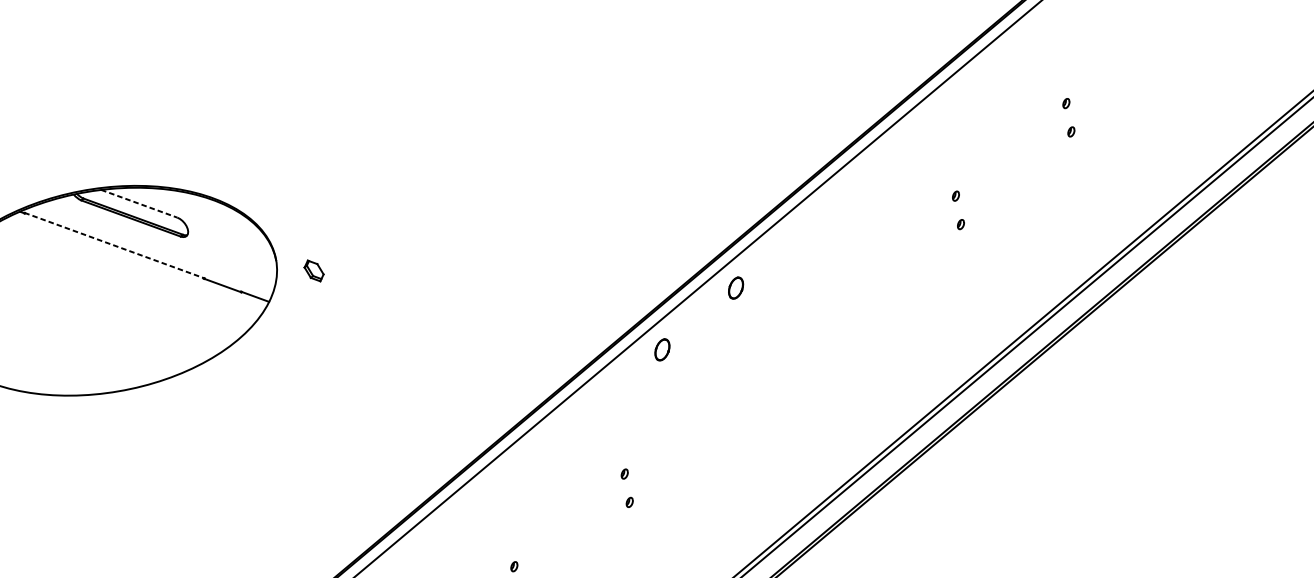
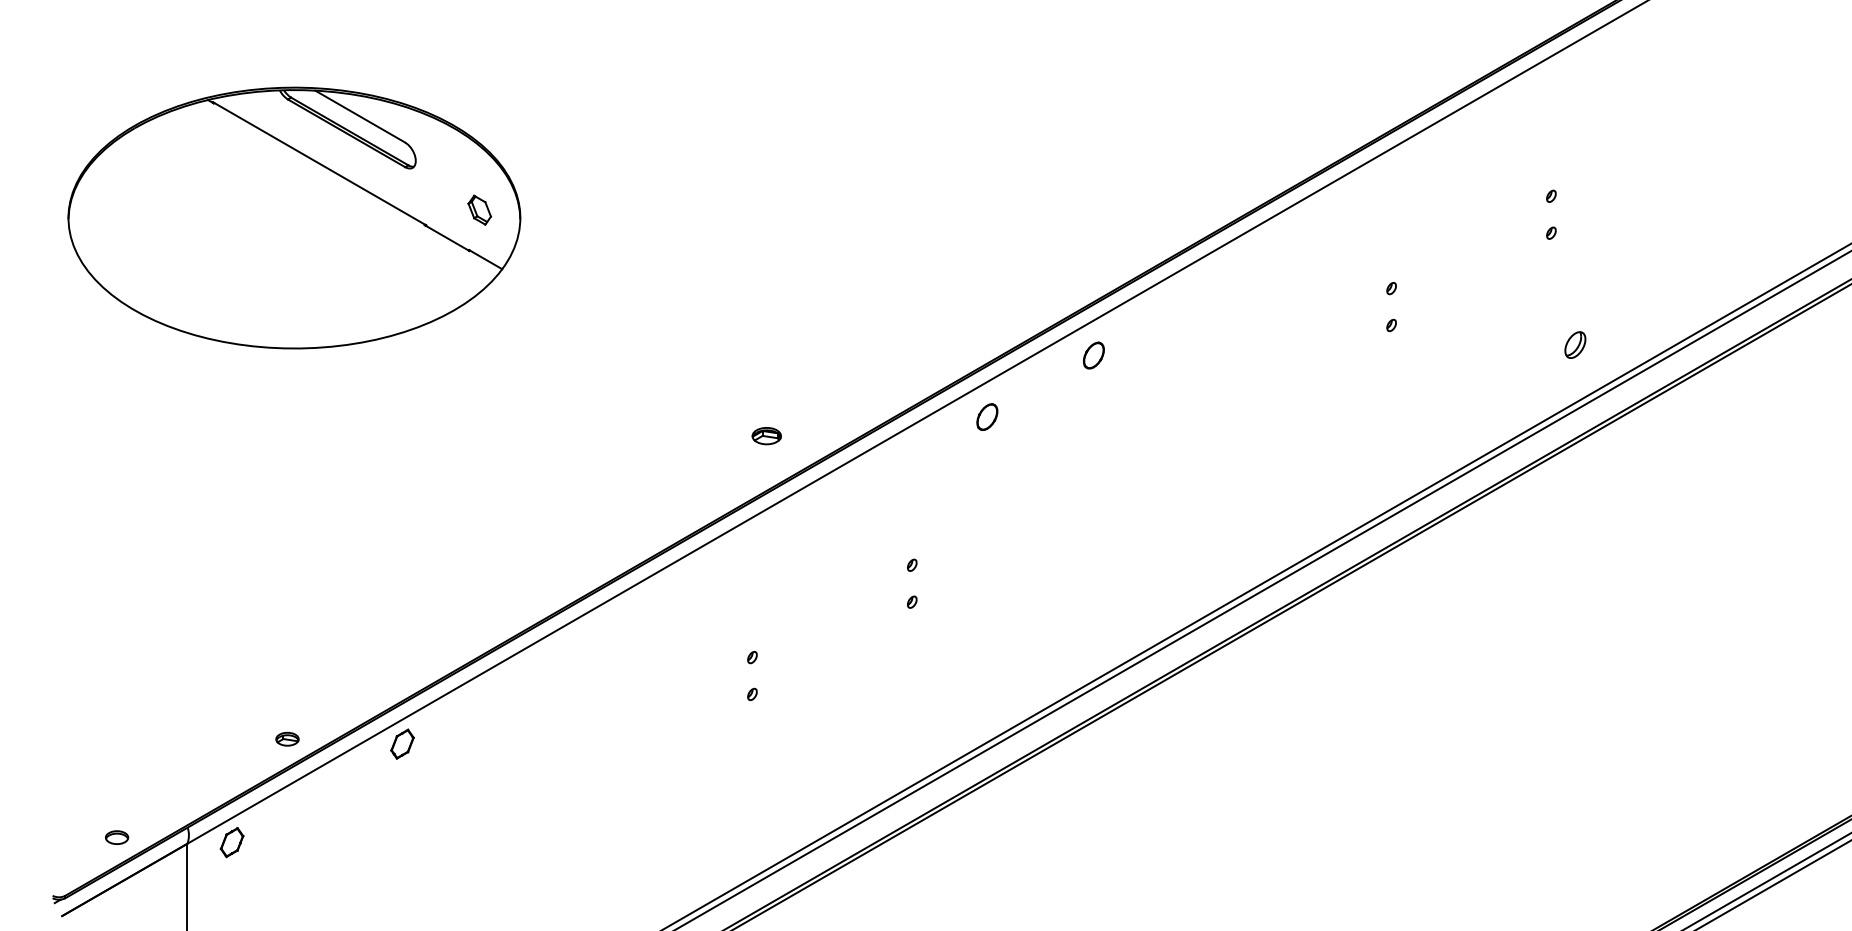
line: (139, 203) -> (360, 116), dashed -> solid
part: (1104, 214) -> (1575, 344), added
line: (115, 246) -> (320, 164), dashed -> solid
part: (313, 270) -> (479, 209), moved
part: (495, 394) -> (766, 436), added

